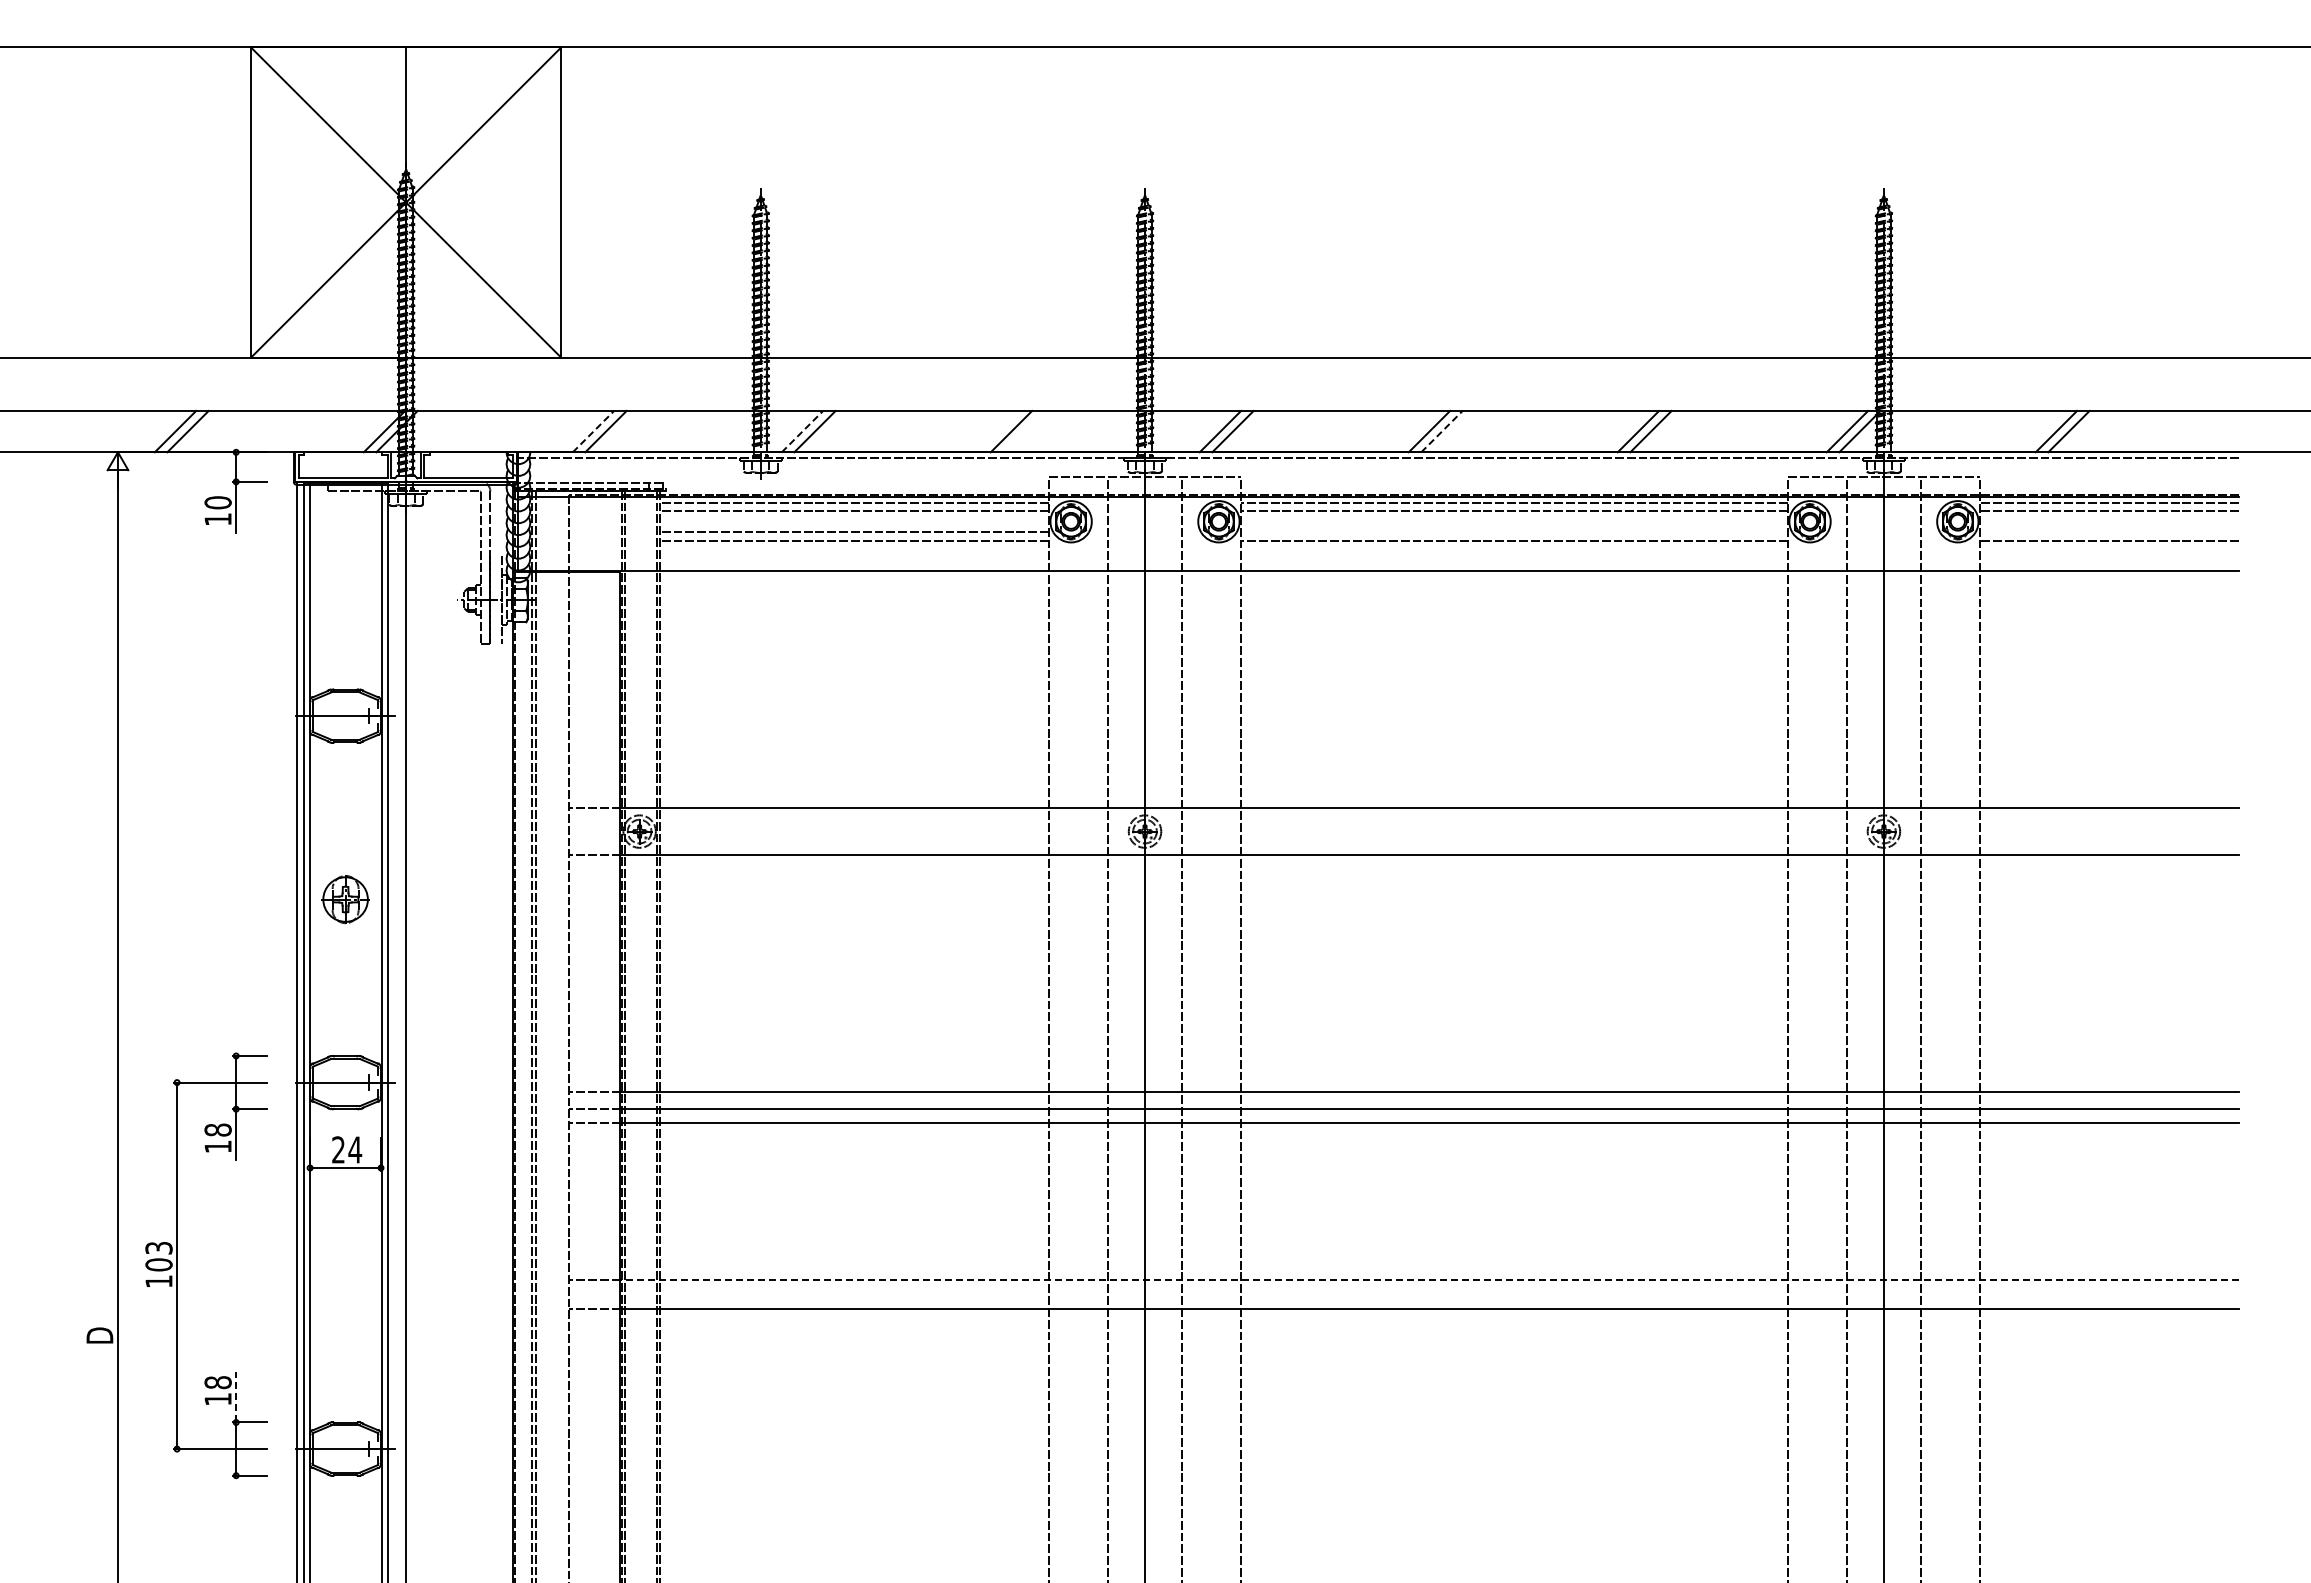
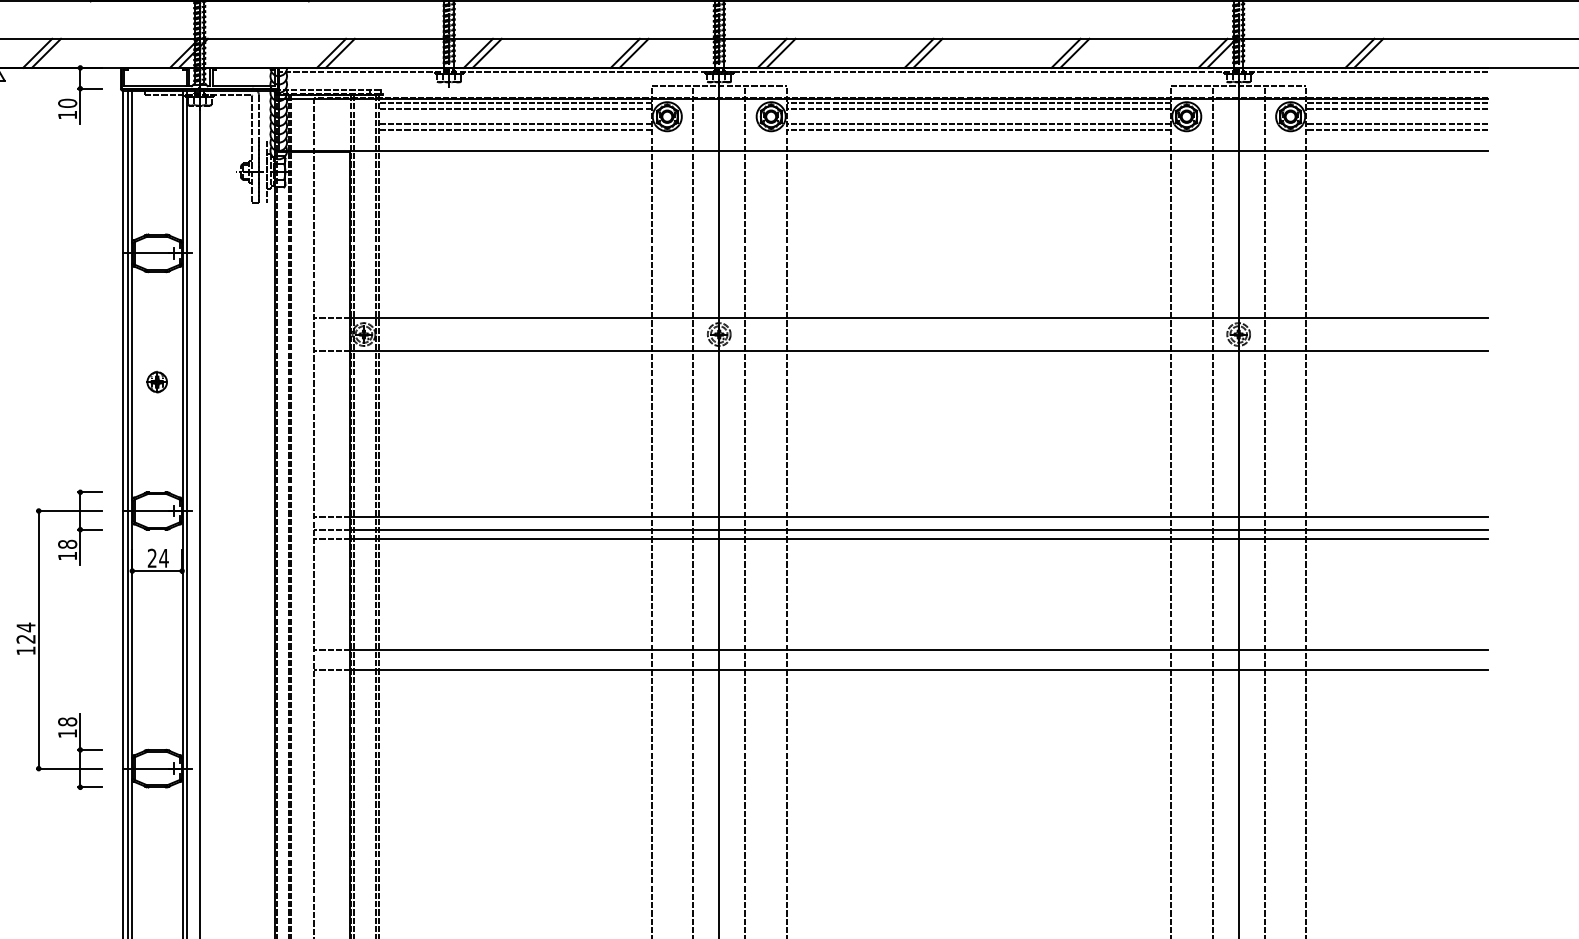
line: (593, 431) -> (331, 53), dashed -> solid
line: (802, 431) -> (478, 53), dashed -> solid
line: (1023, 431) -> (633, 53), added
line: (1442, 431) -> (928, 53), dashed -> solid
line: (1514, 532) -> (978, 124), added
line: (2108, 532) -> (1396, 124), added
part: (345, 898) -> (157, 381), size x0.62
text: (158, 1256) -> (25, 633), 103 -> 124
line: (1429, 1279) -> (919, 649), dashed -> solid
line: (236, 1396) -> (80, 731), dashed -> solid

